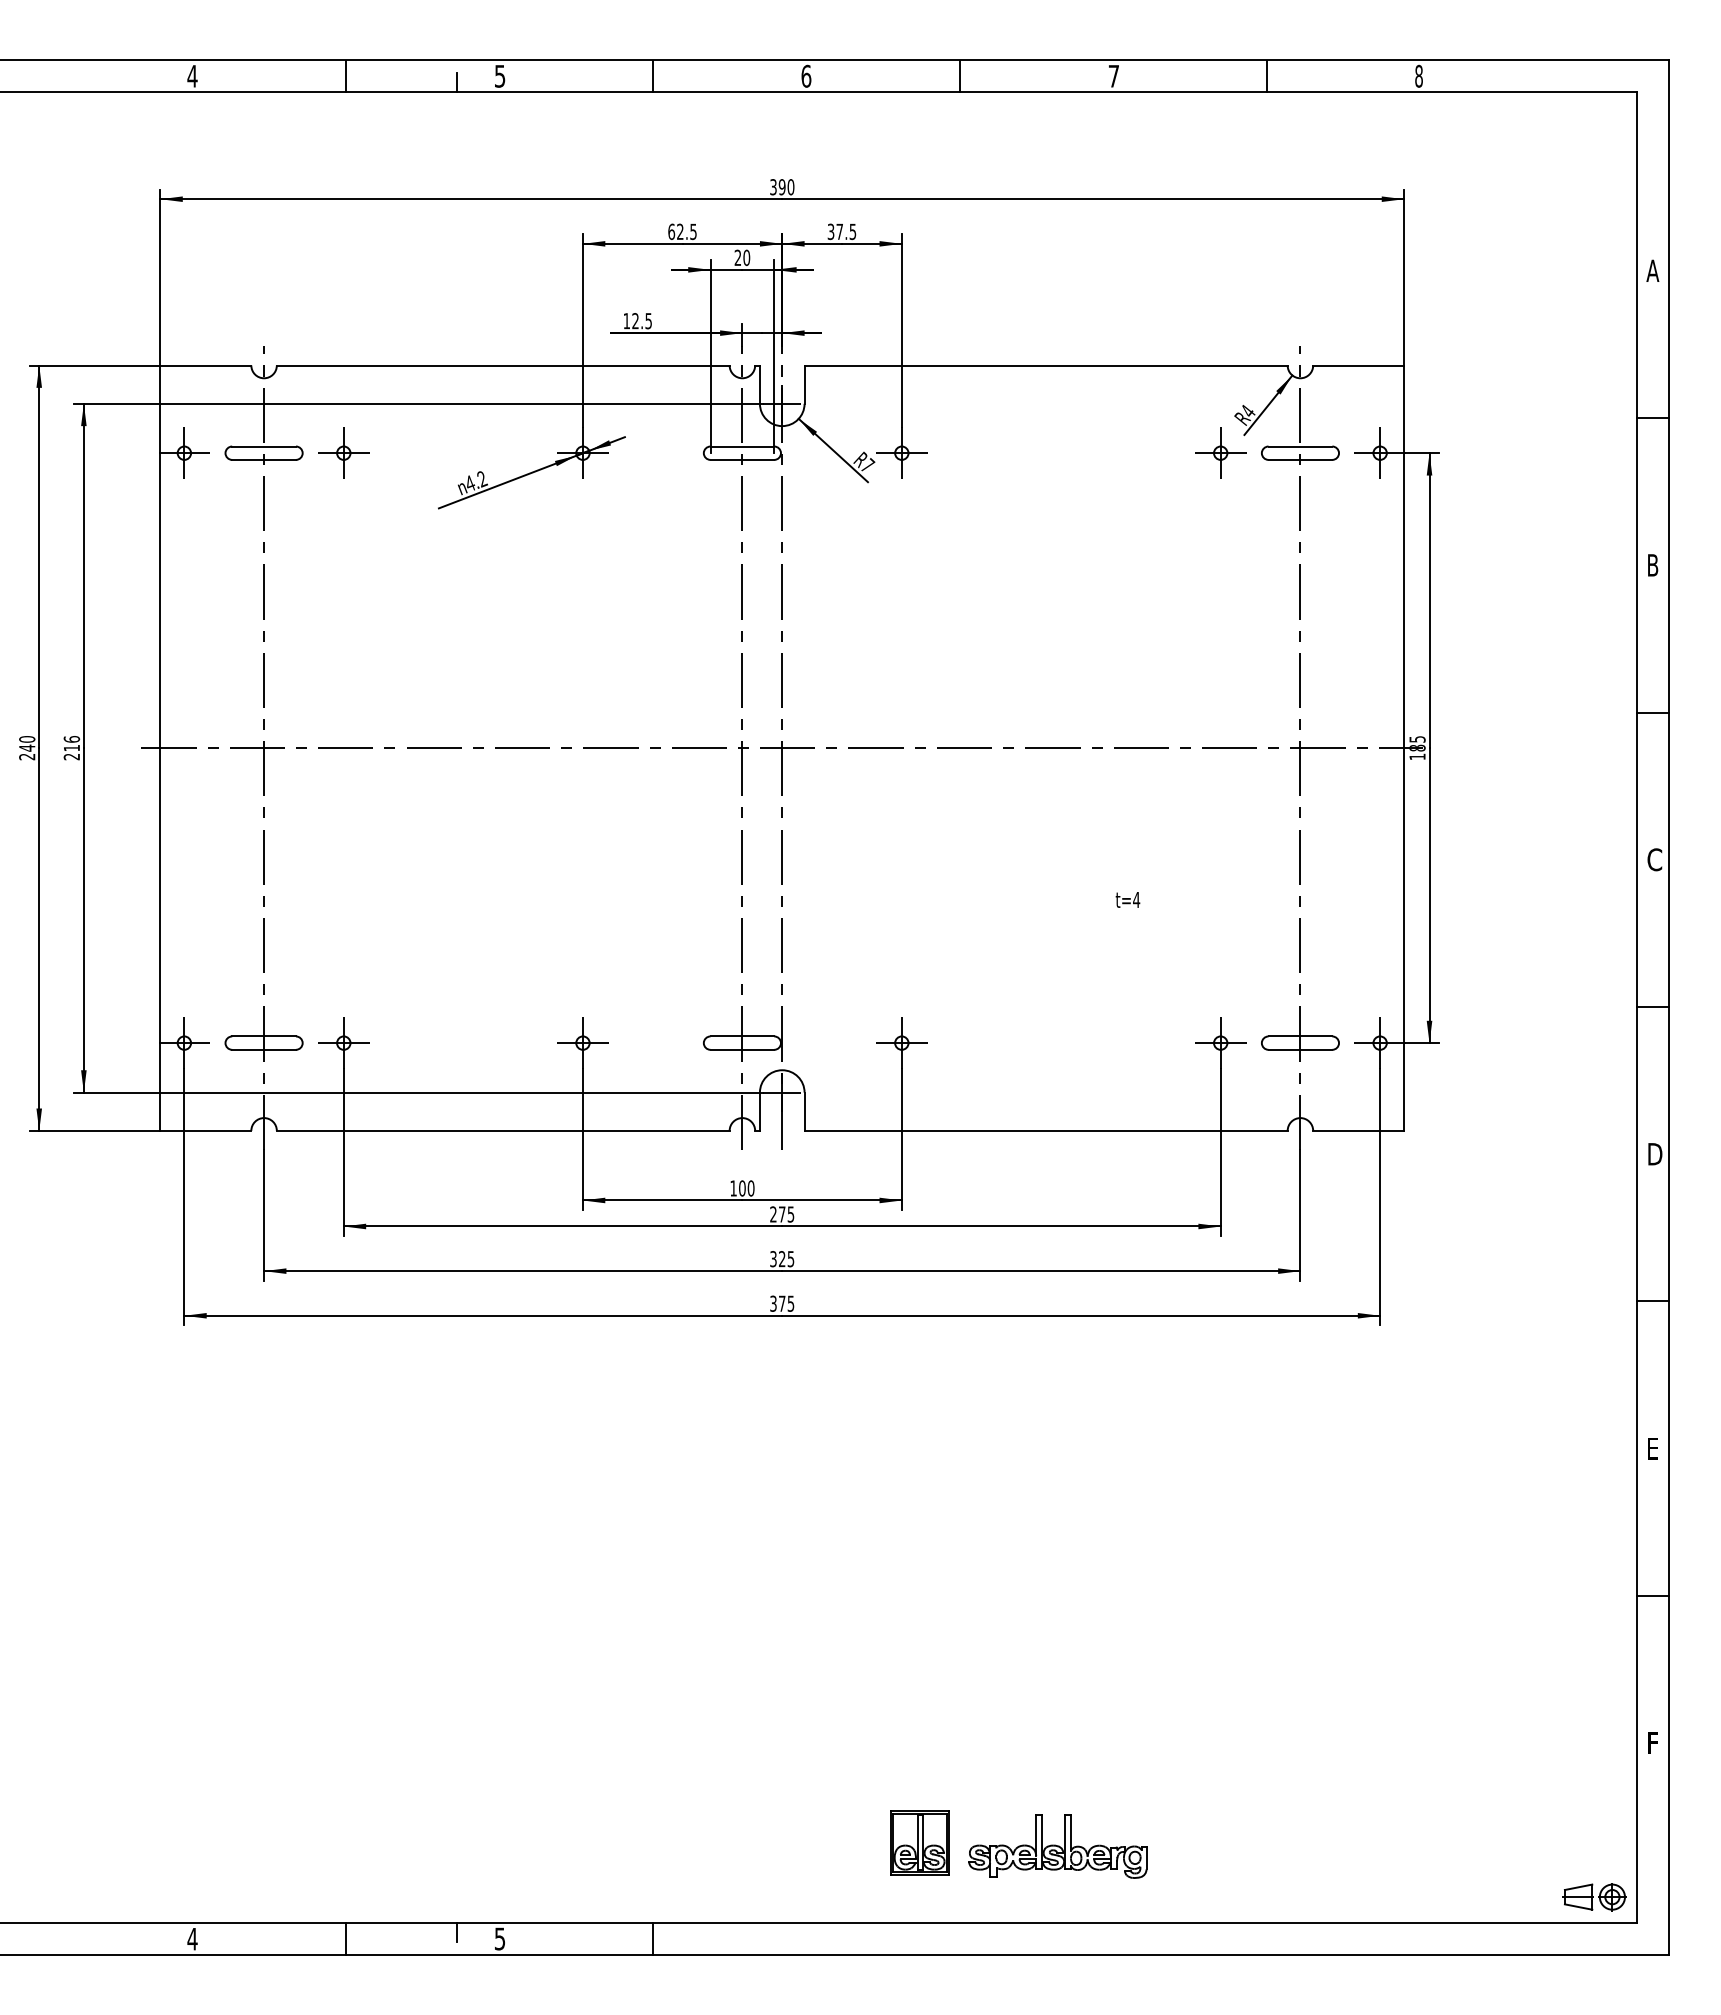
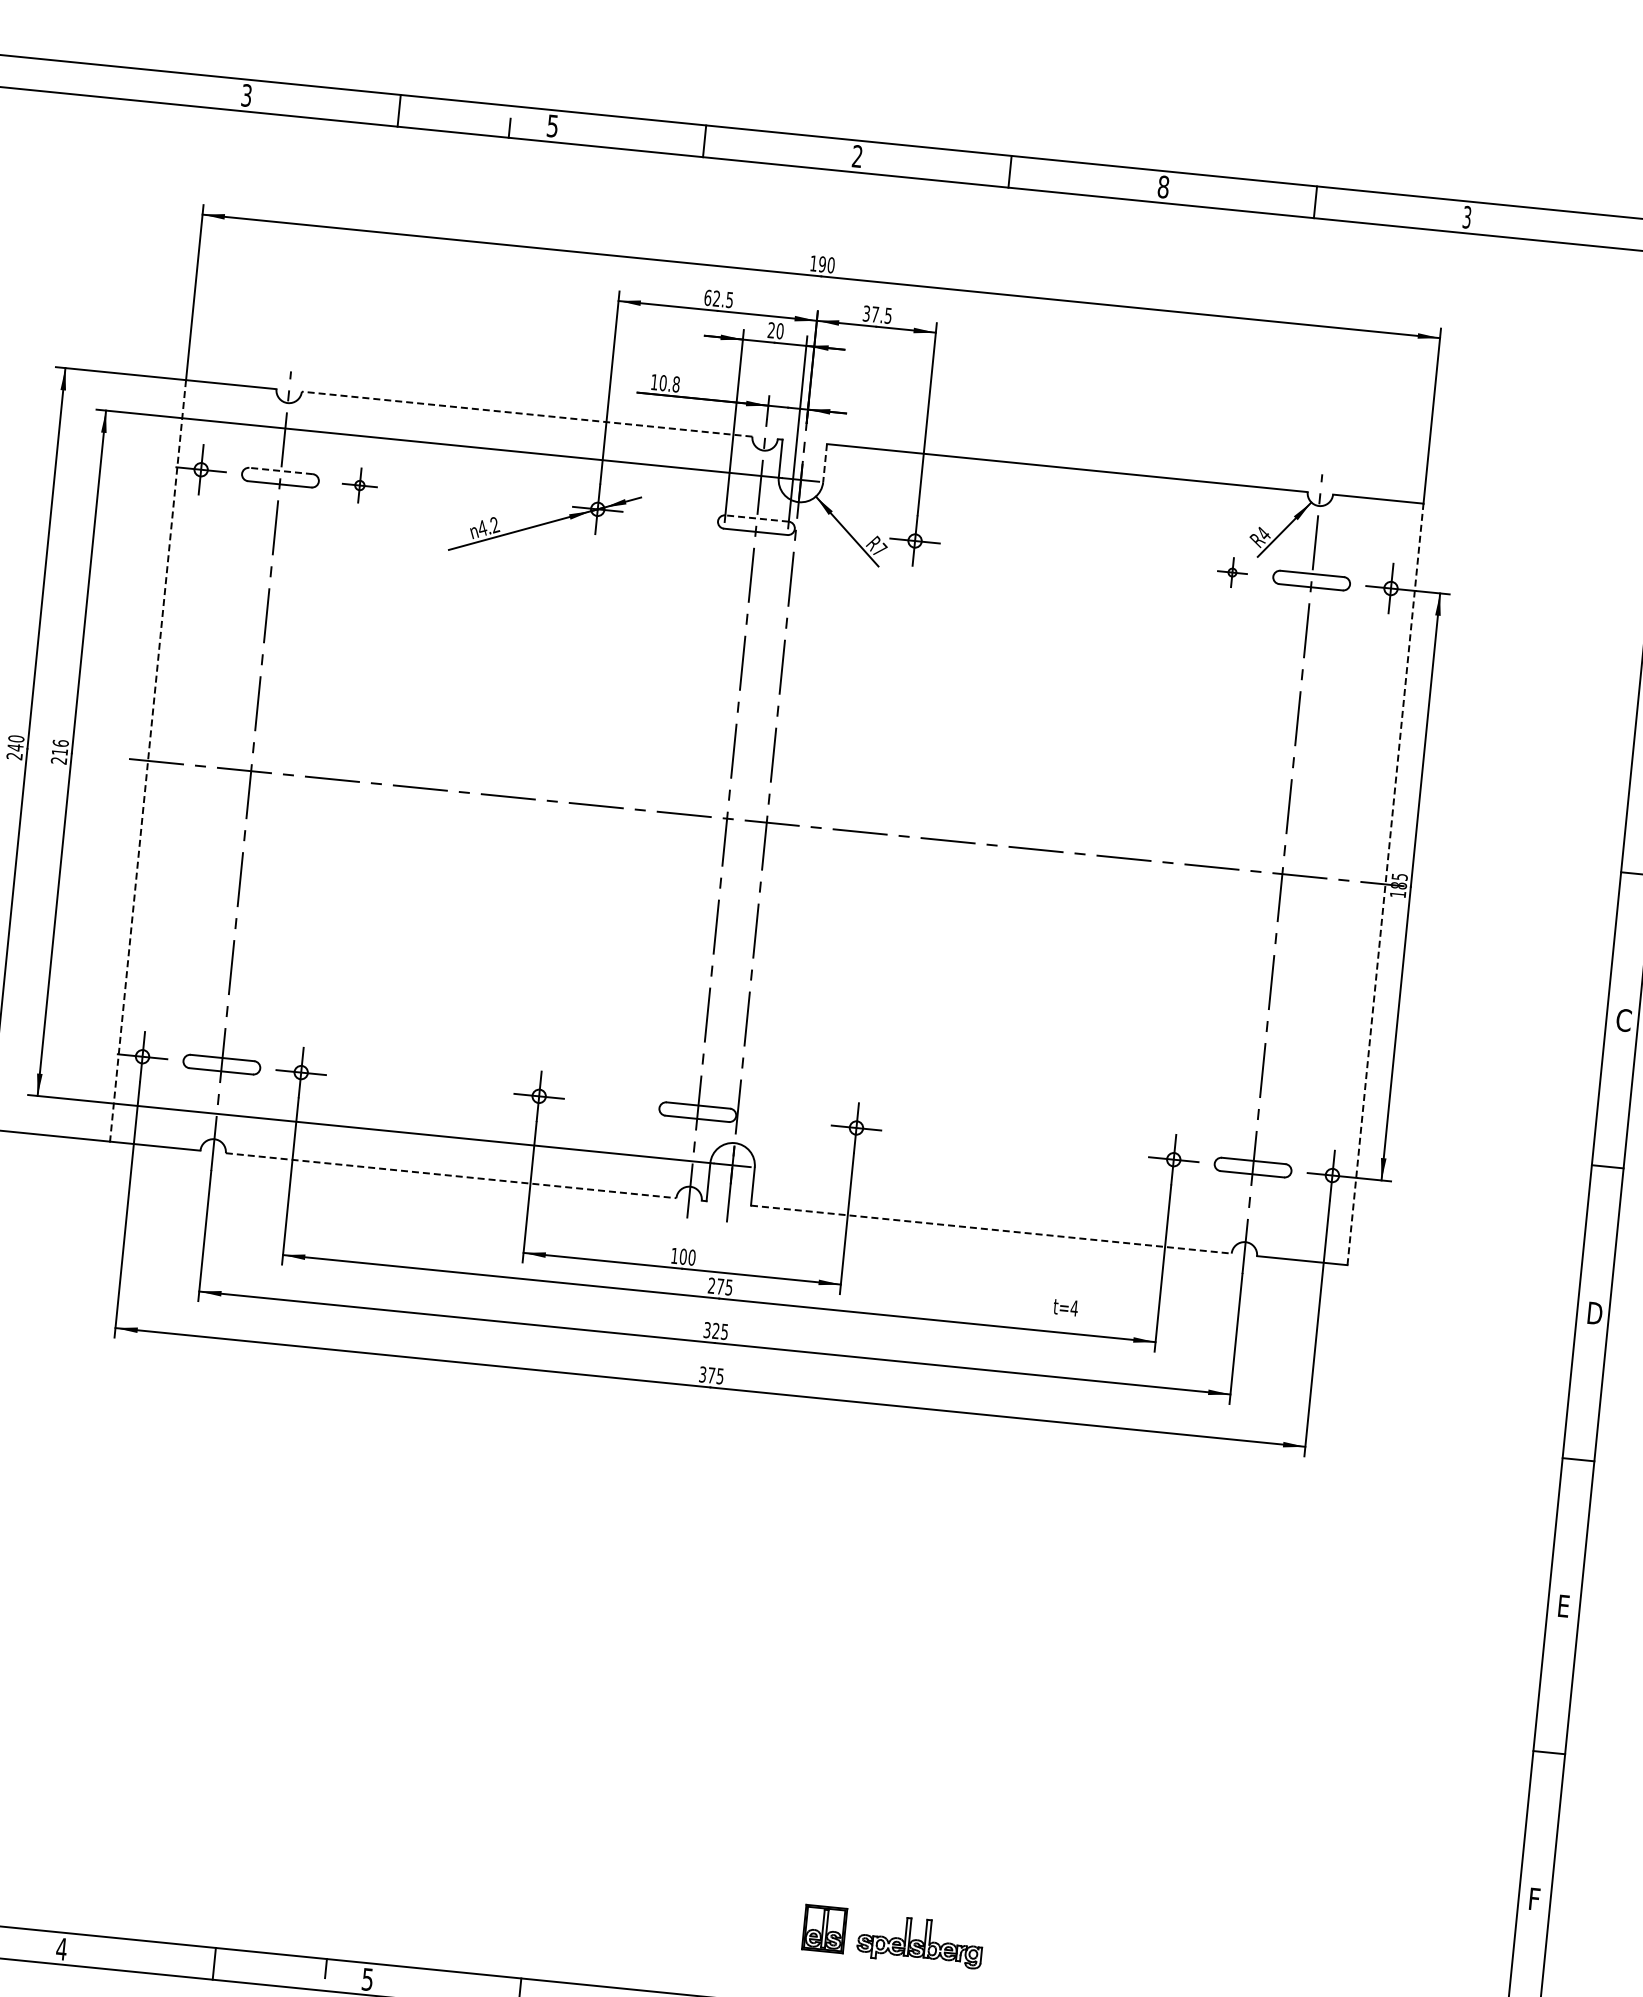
text: (192, 75) -> (246, 94), 4 -> 3
text: (806, 75) -> (857, 155), 6 -> 2
text: (1113, 75) -> (1163, 186), 7 -> 8
text: (1418, 76) -> (1466, 217), 8 -> 3
text: (773, 187) -> (813, 263), 390 -> 190
text: (642, 321) -> (670, 384), 12.5 -> 10.8
line: (502, 365) -> (526, 414), solid -> dashed
line: (804, 385) -> (824, 463), solid -> dashed
line: (264, 446) -> (281, 471), solid -> dashed
line: (742, 446) -> (757, 518), solid -> dashed
part: (343, 452) -> (359, 484), size x0.7
part: (1220, 452) -> (1232, 571), size x0.6
line: (160, 748) -> (148, 761), solid -> dashed
line: (1404, 748) -> (1385, 884), solid -> dashed
text: (1127, 899) -> (1065, 1307), moved
line: (503, 1130) -> (451, 1175), solid -> dashed
line: (1046, 1130) -> (991, 1229), solid -> dashed
part: (1018, 1844) -> (892, 1937), size x0.7

